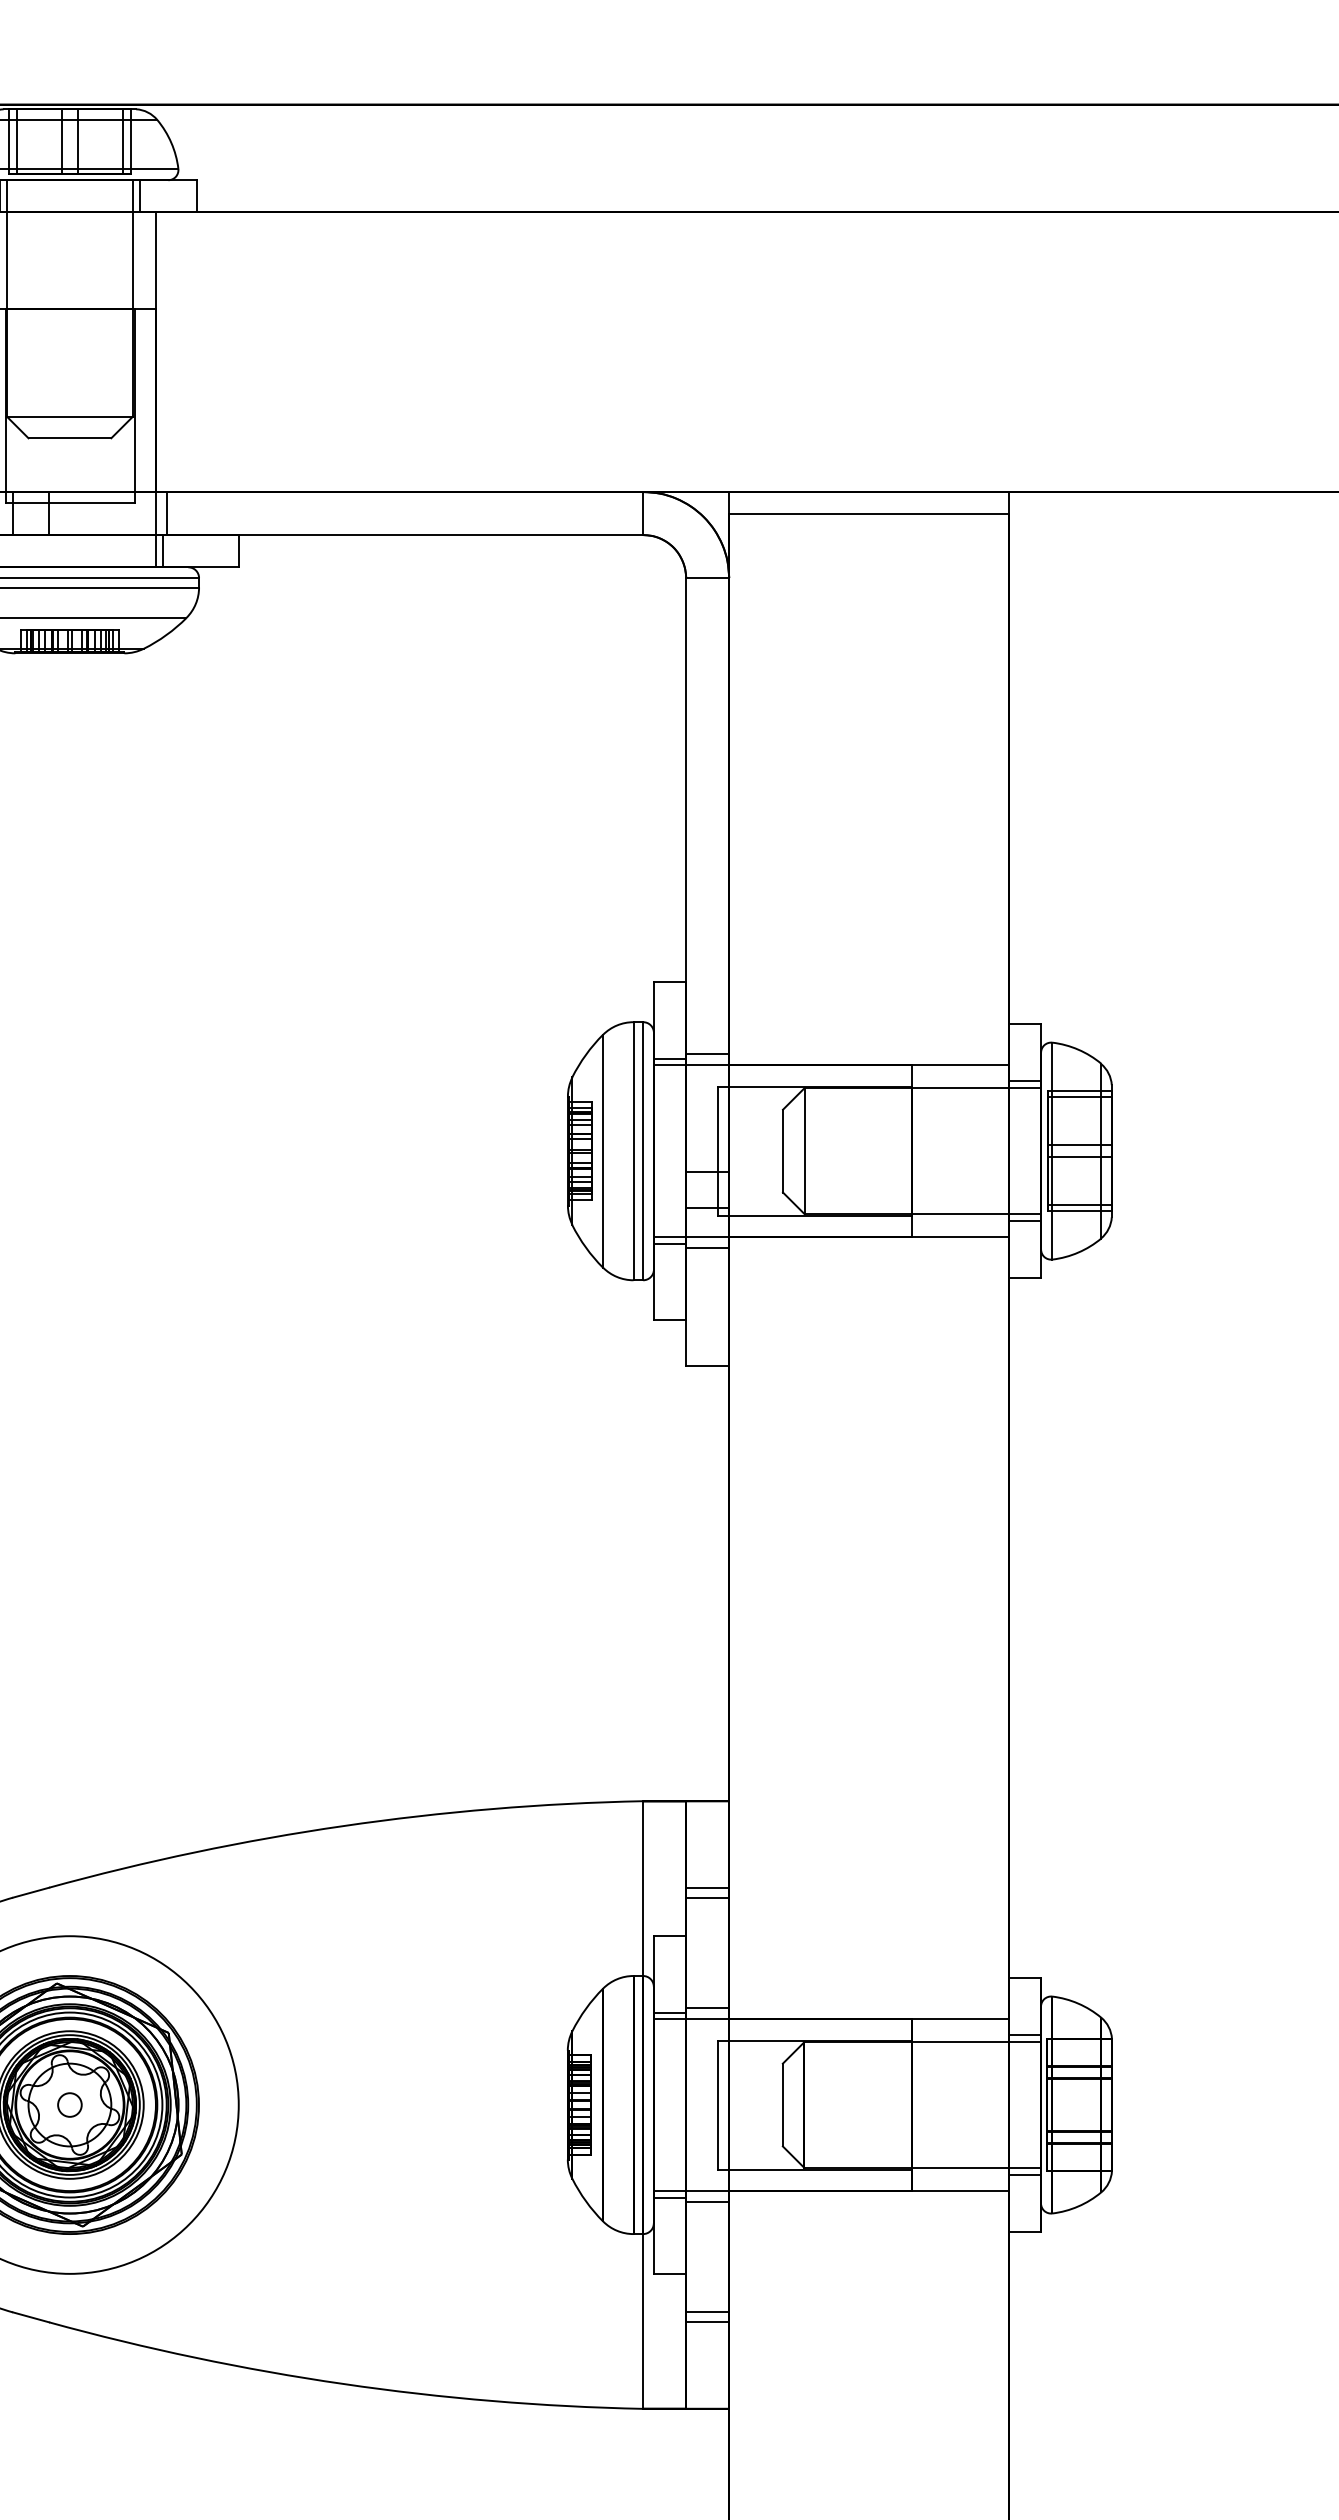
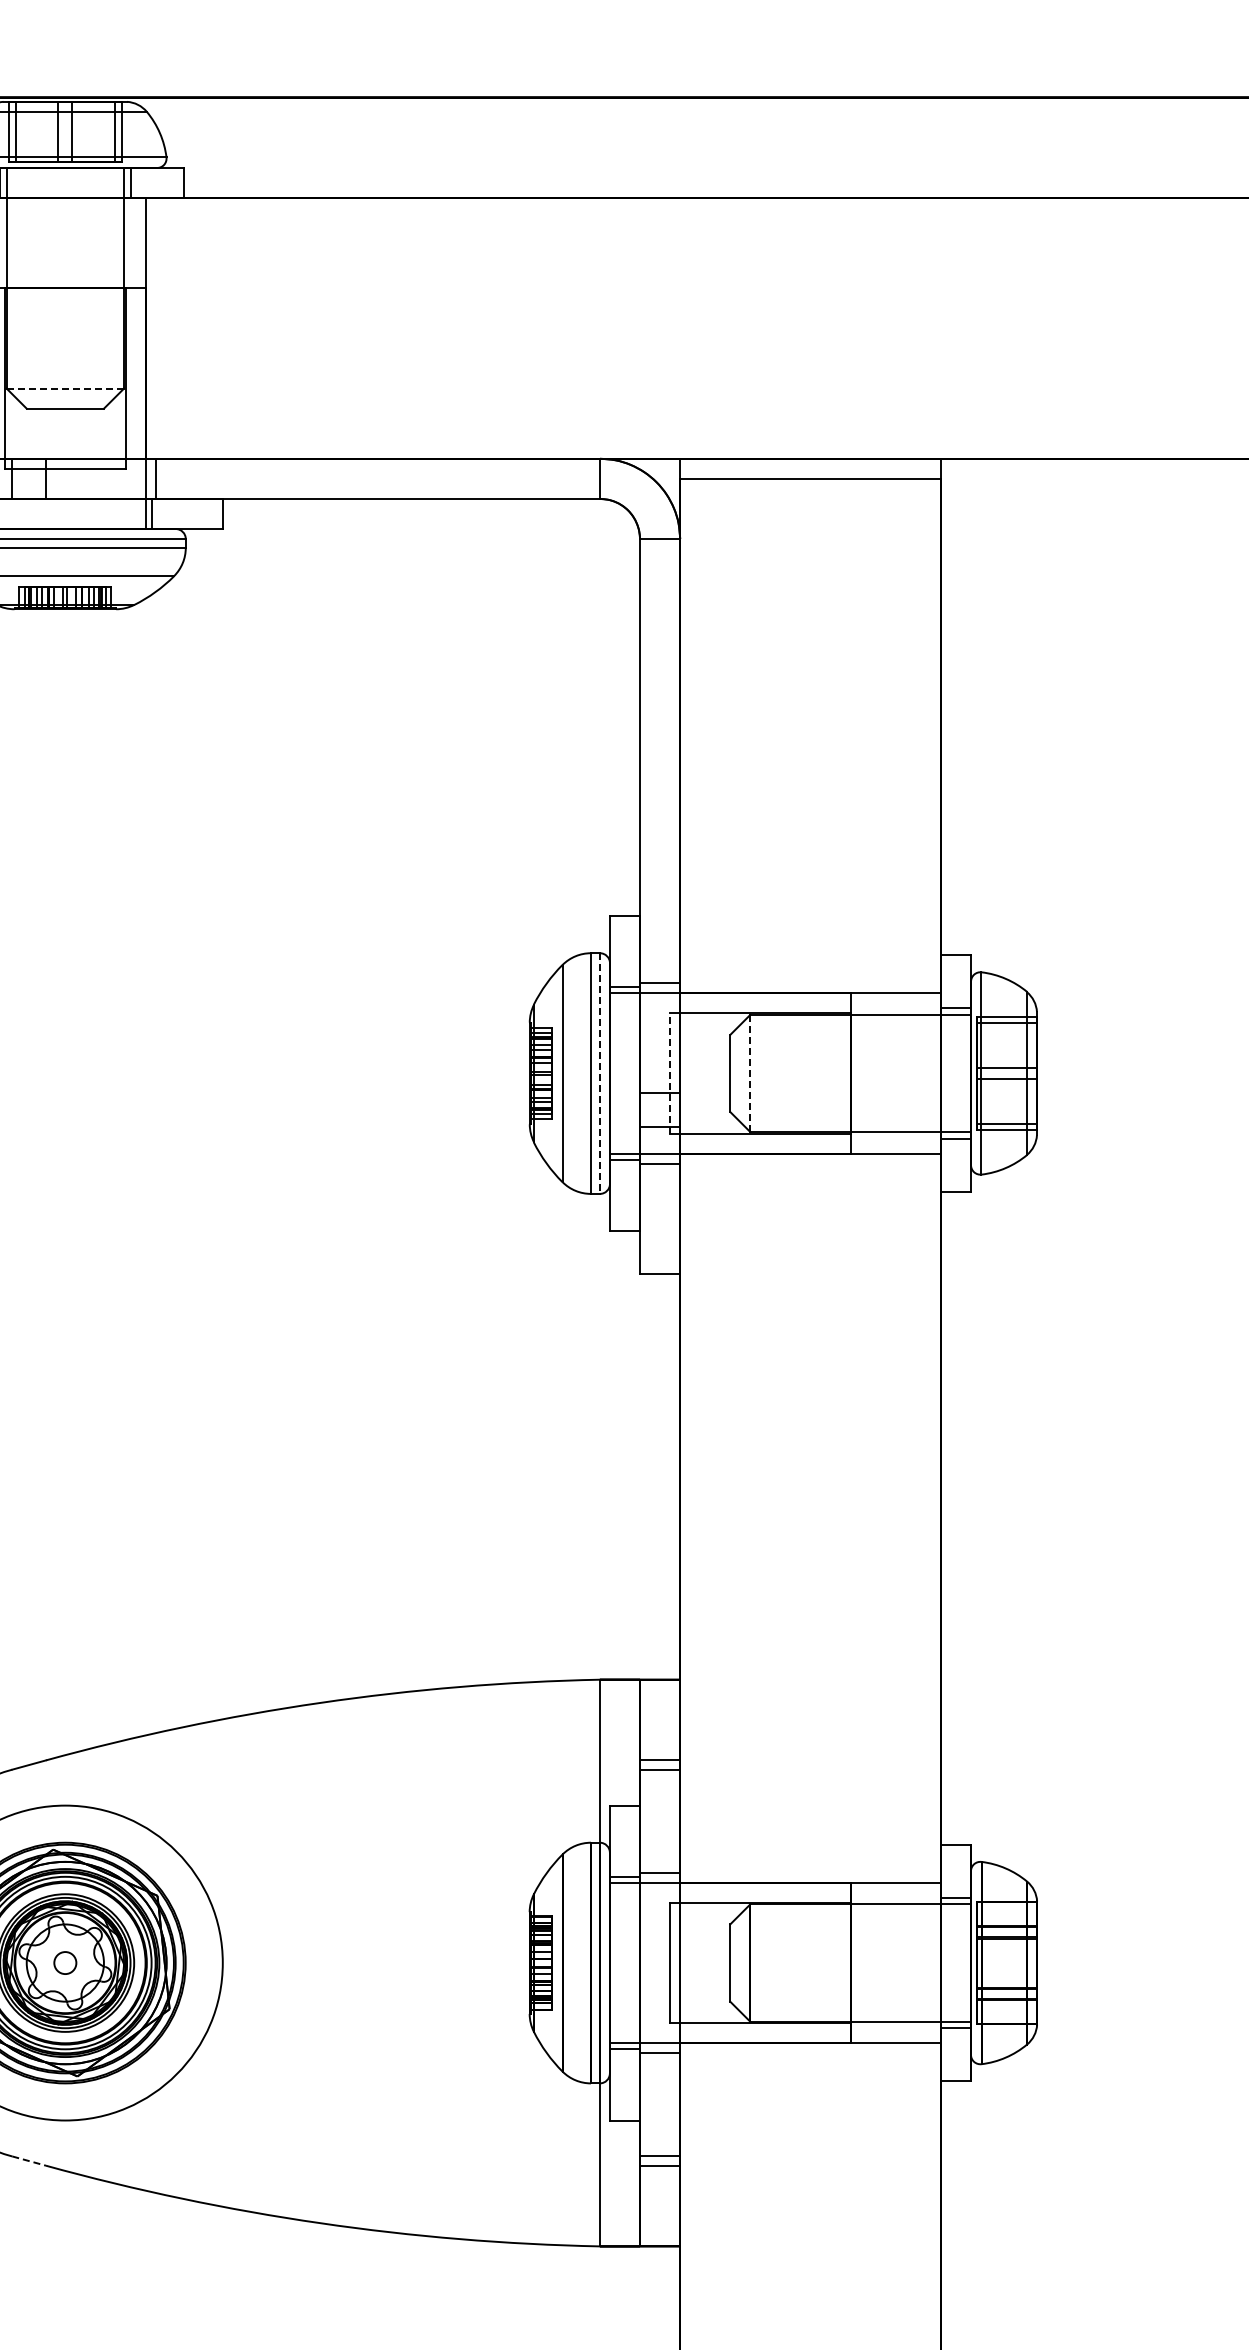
line: (70, 416) -> (65, 388), solid -> dashed
line: (718, 1151) -> (670, 1073), solid -> dashed
line: (804, 1151) -> (750, 1073), solid -> dashed
line: (642, 1152) -> (599, 1074), solid -> dashed
line: (31, 2317) -> (29, 2161), solid -> dashed

